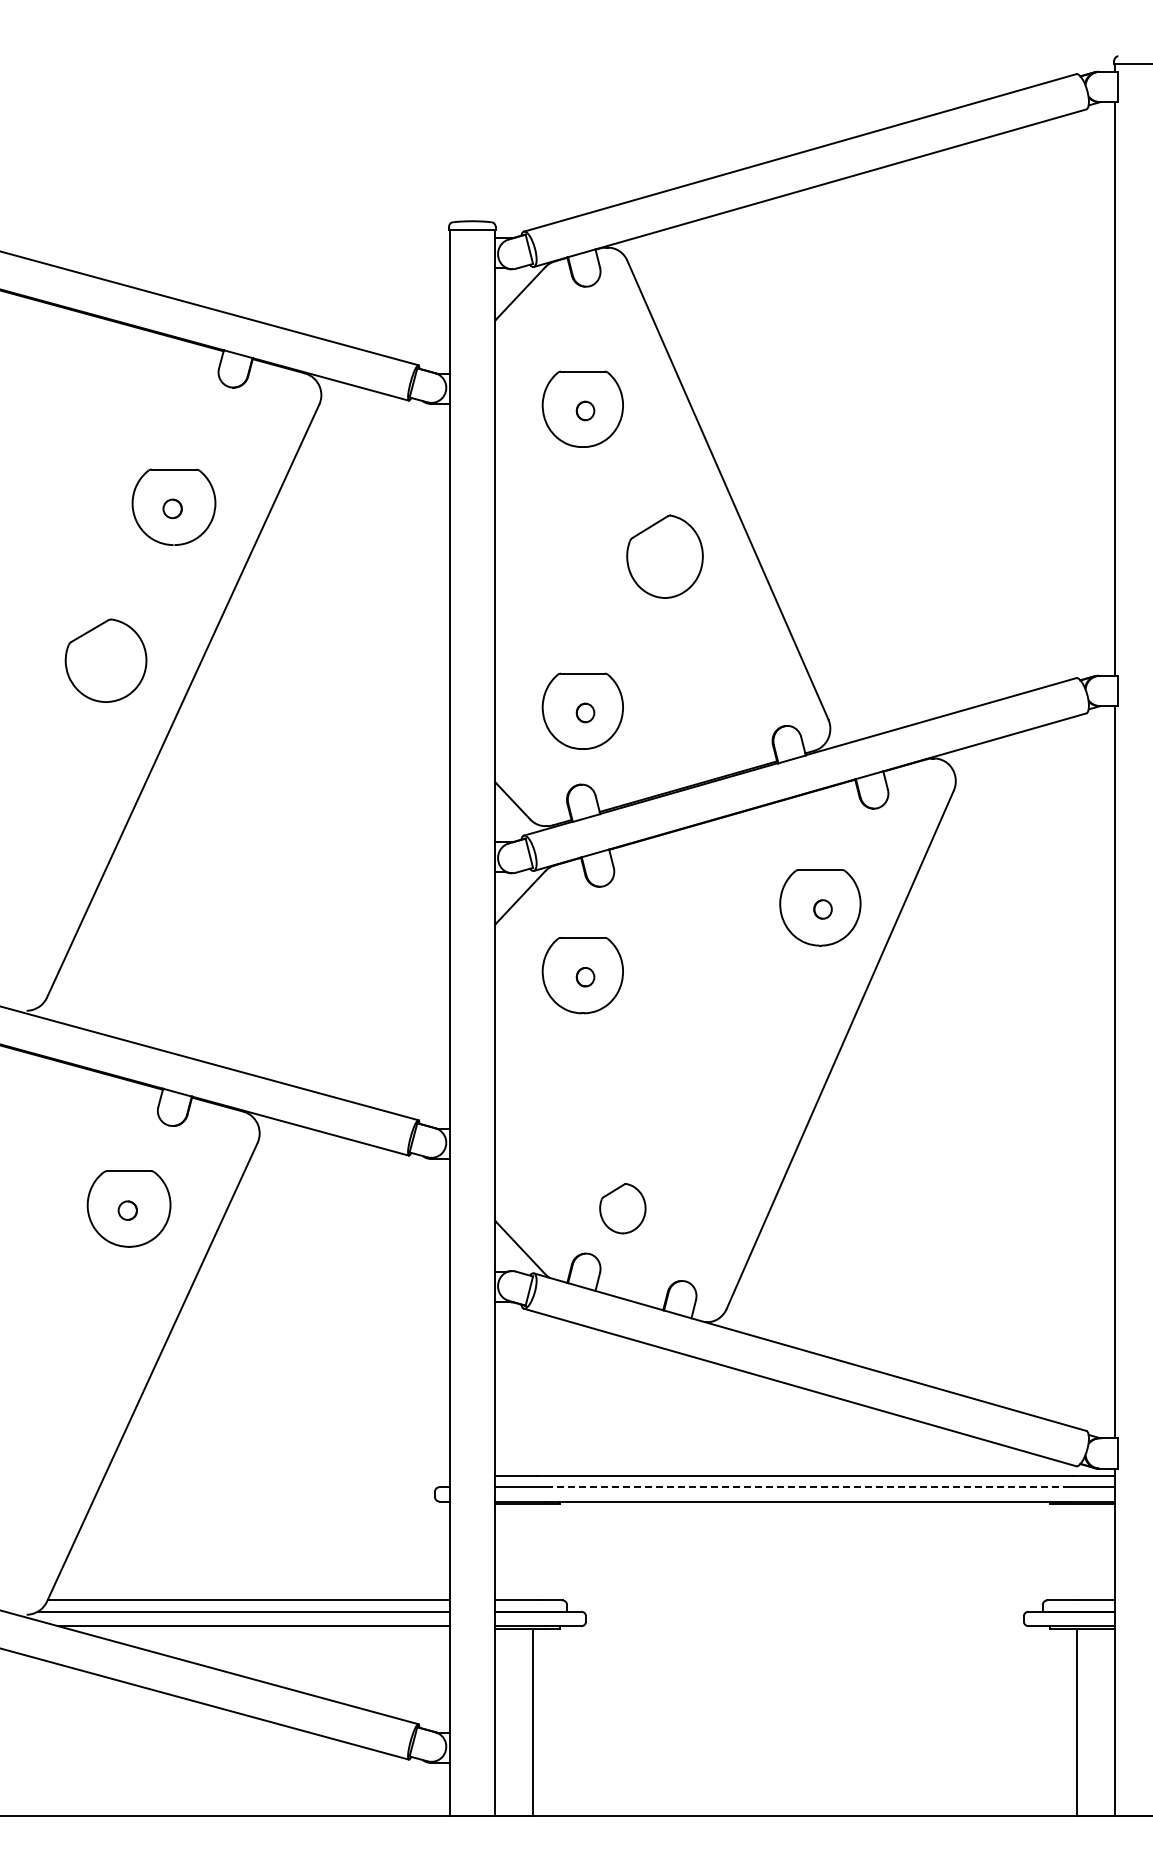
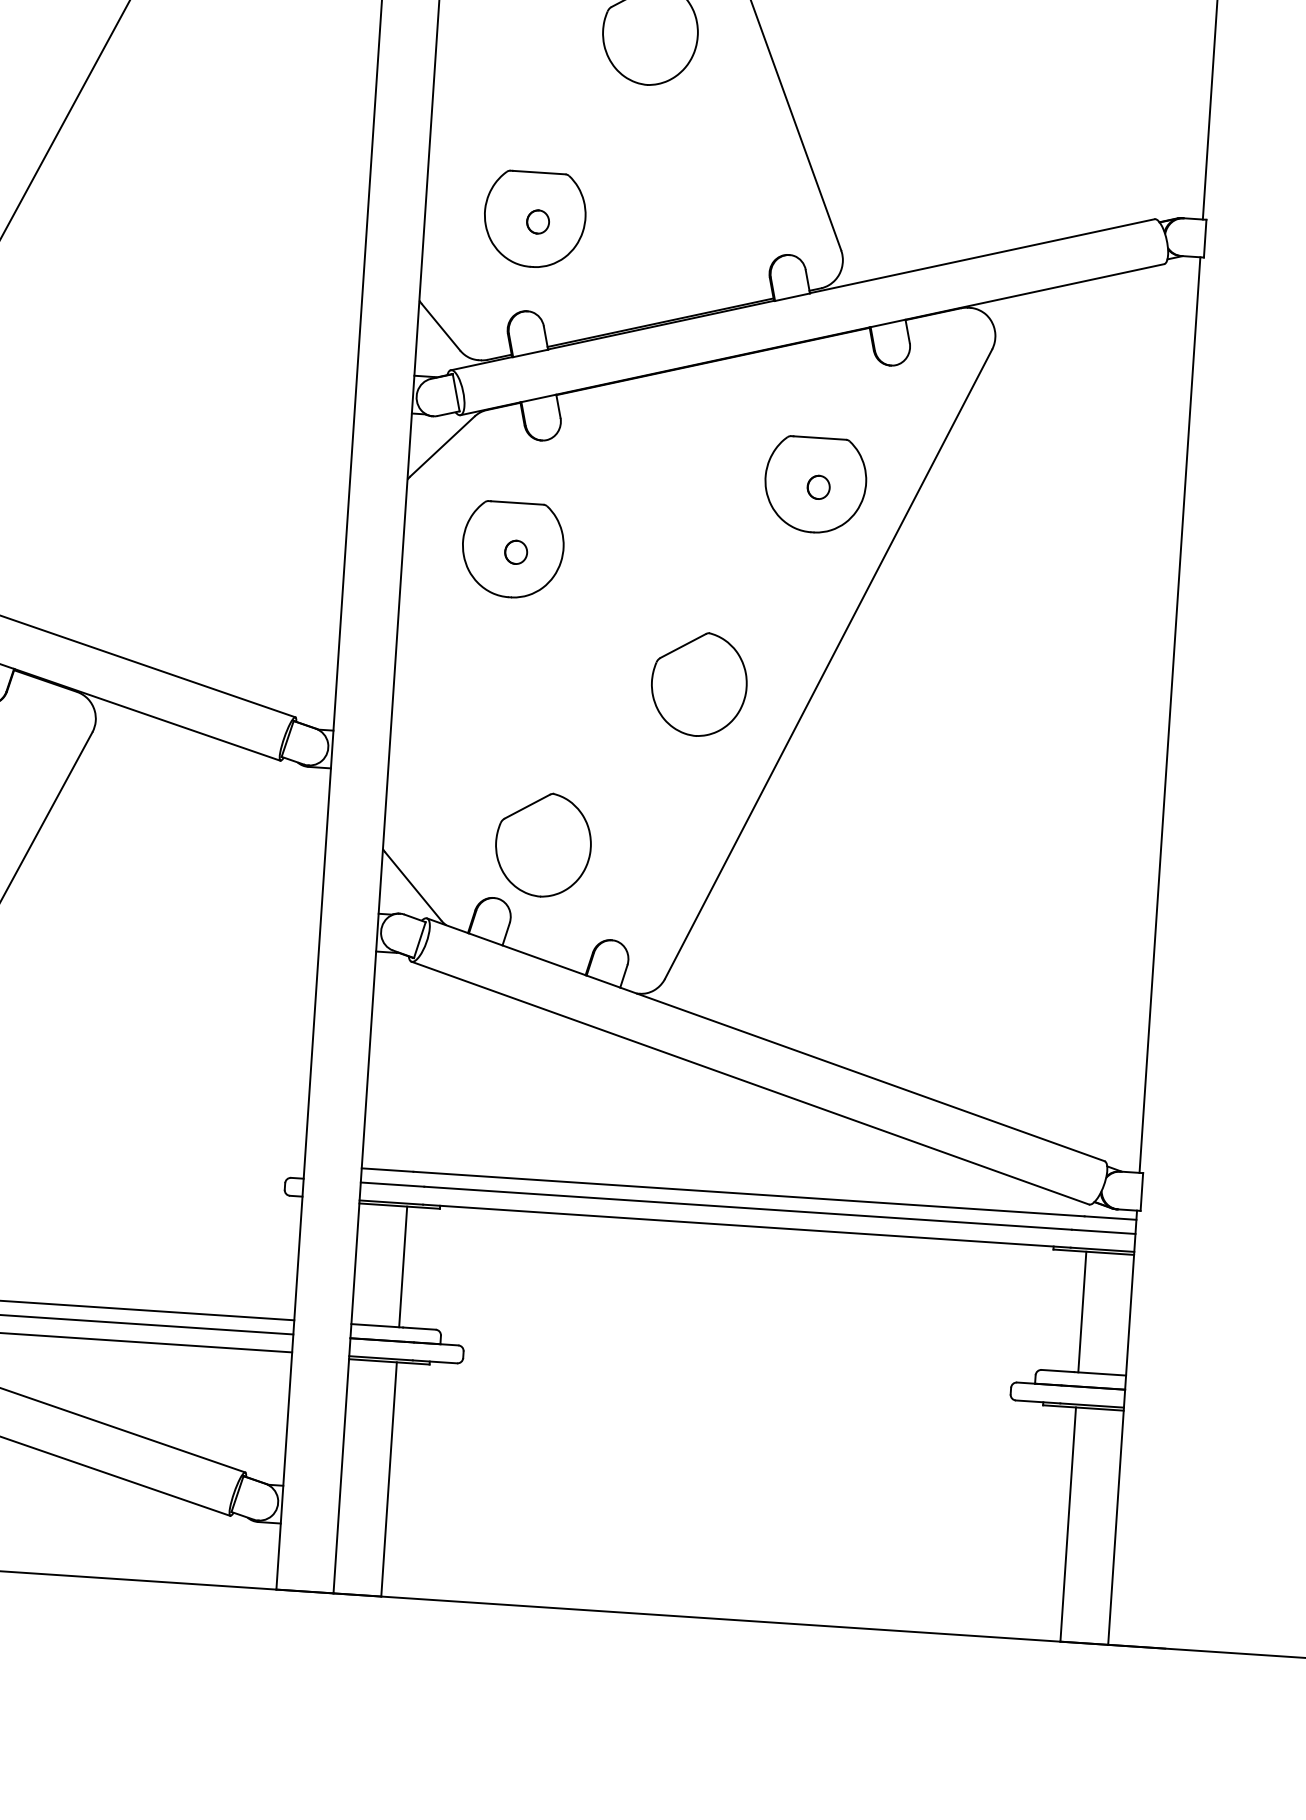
part: (738, 1072) -> (699, 684), added
part: (622, 1208) -> (543, 844), size x1.67
line: (804, 1487) -> (747, 1208), dashed -> solid
line: (533, 1551) -> (403, 1266), added
line: (1076, 1551) -> (1082, 1311), added

